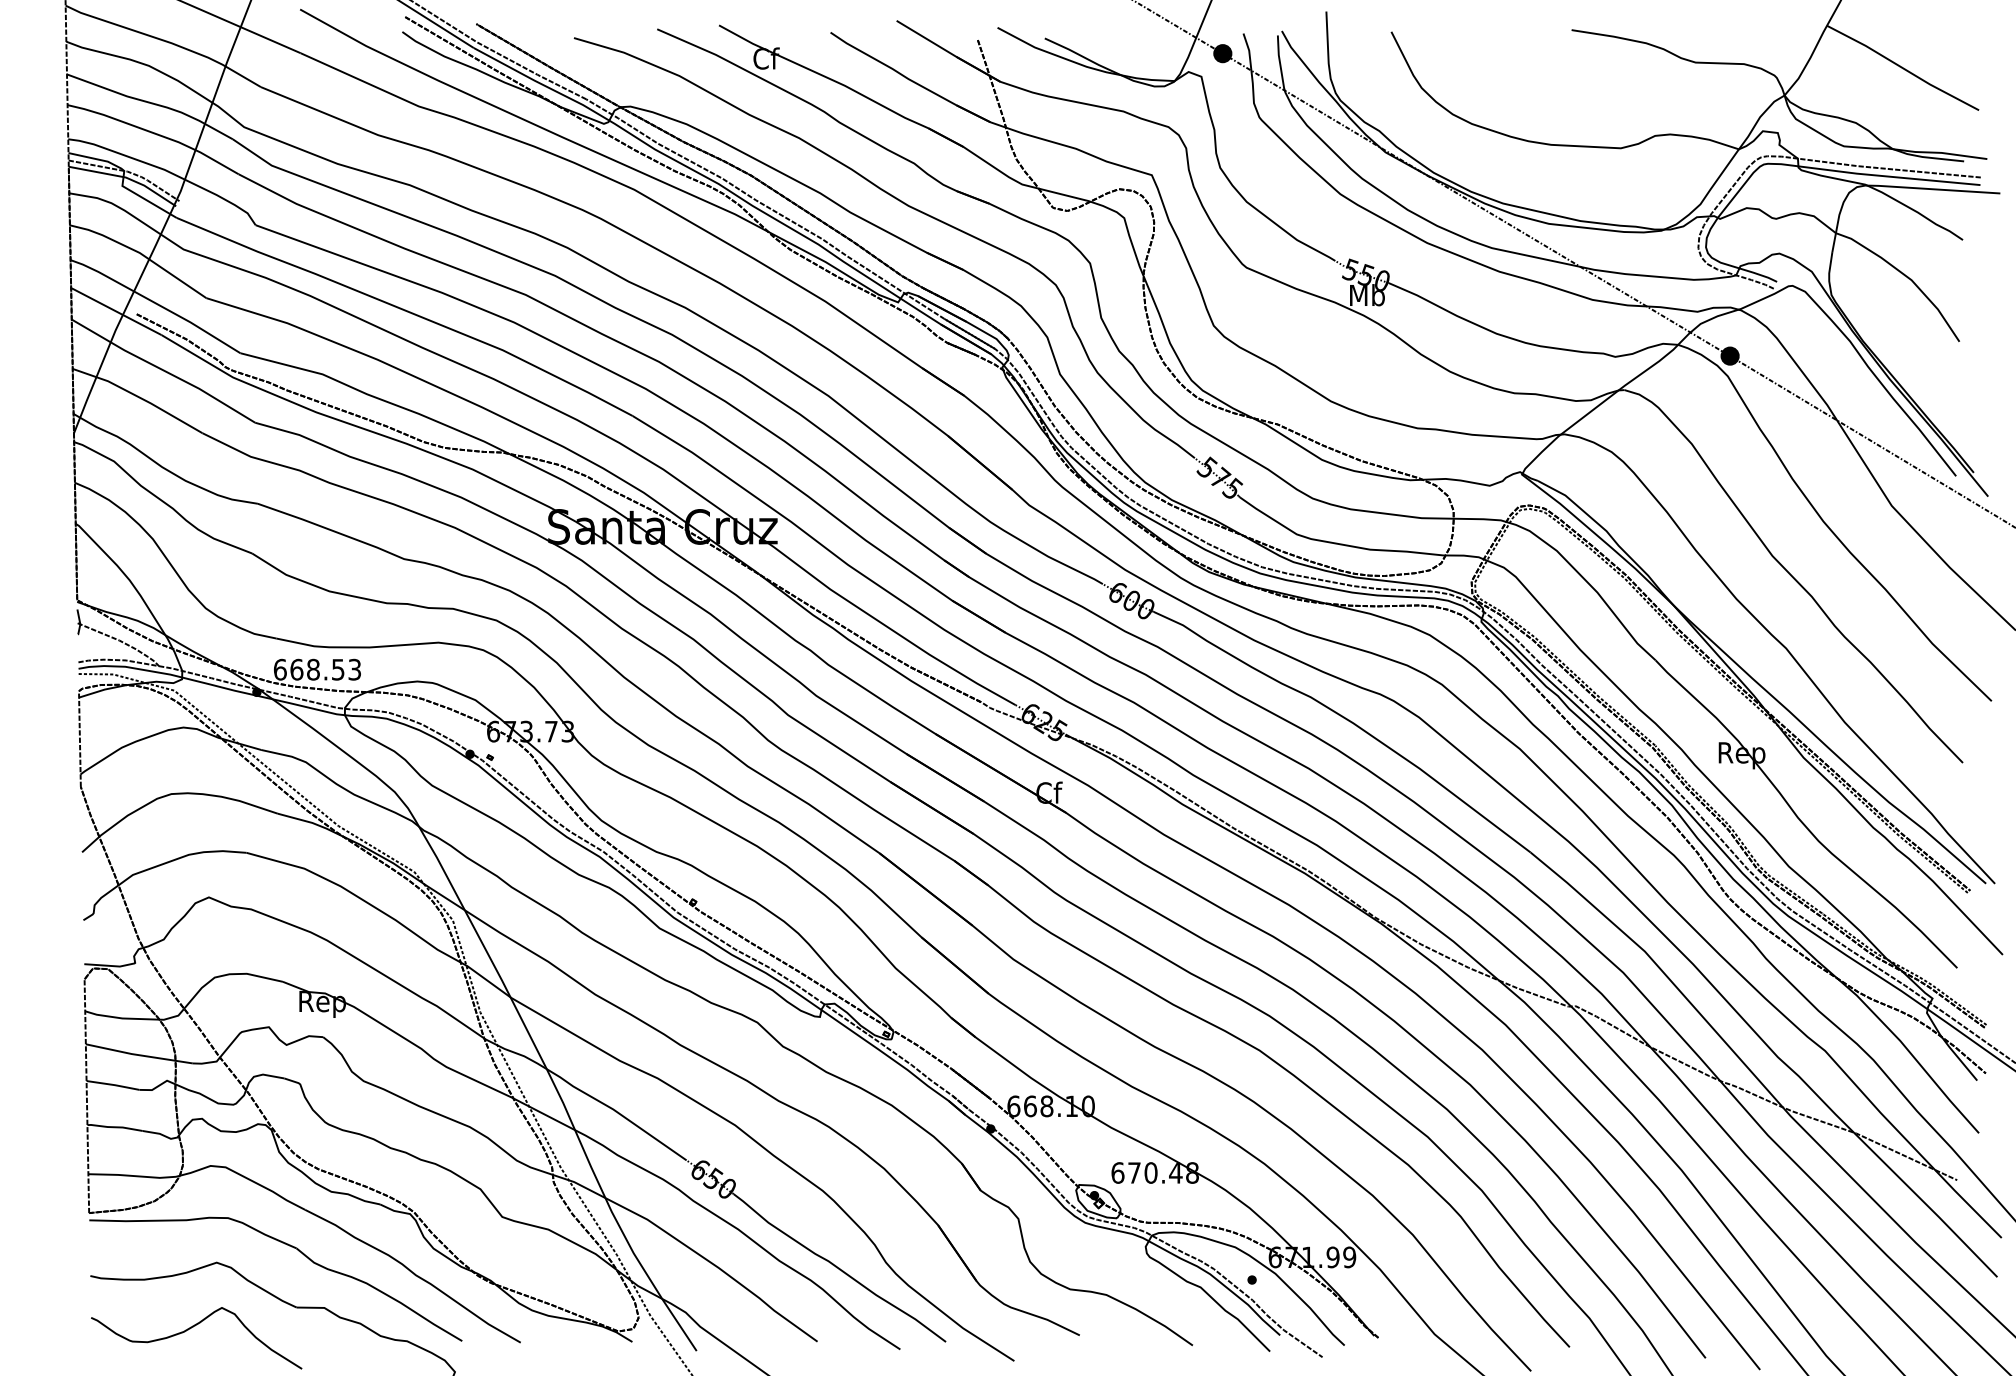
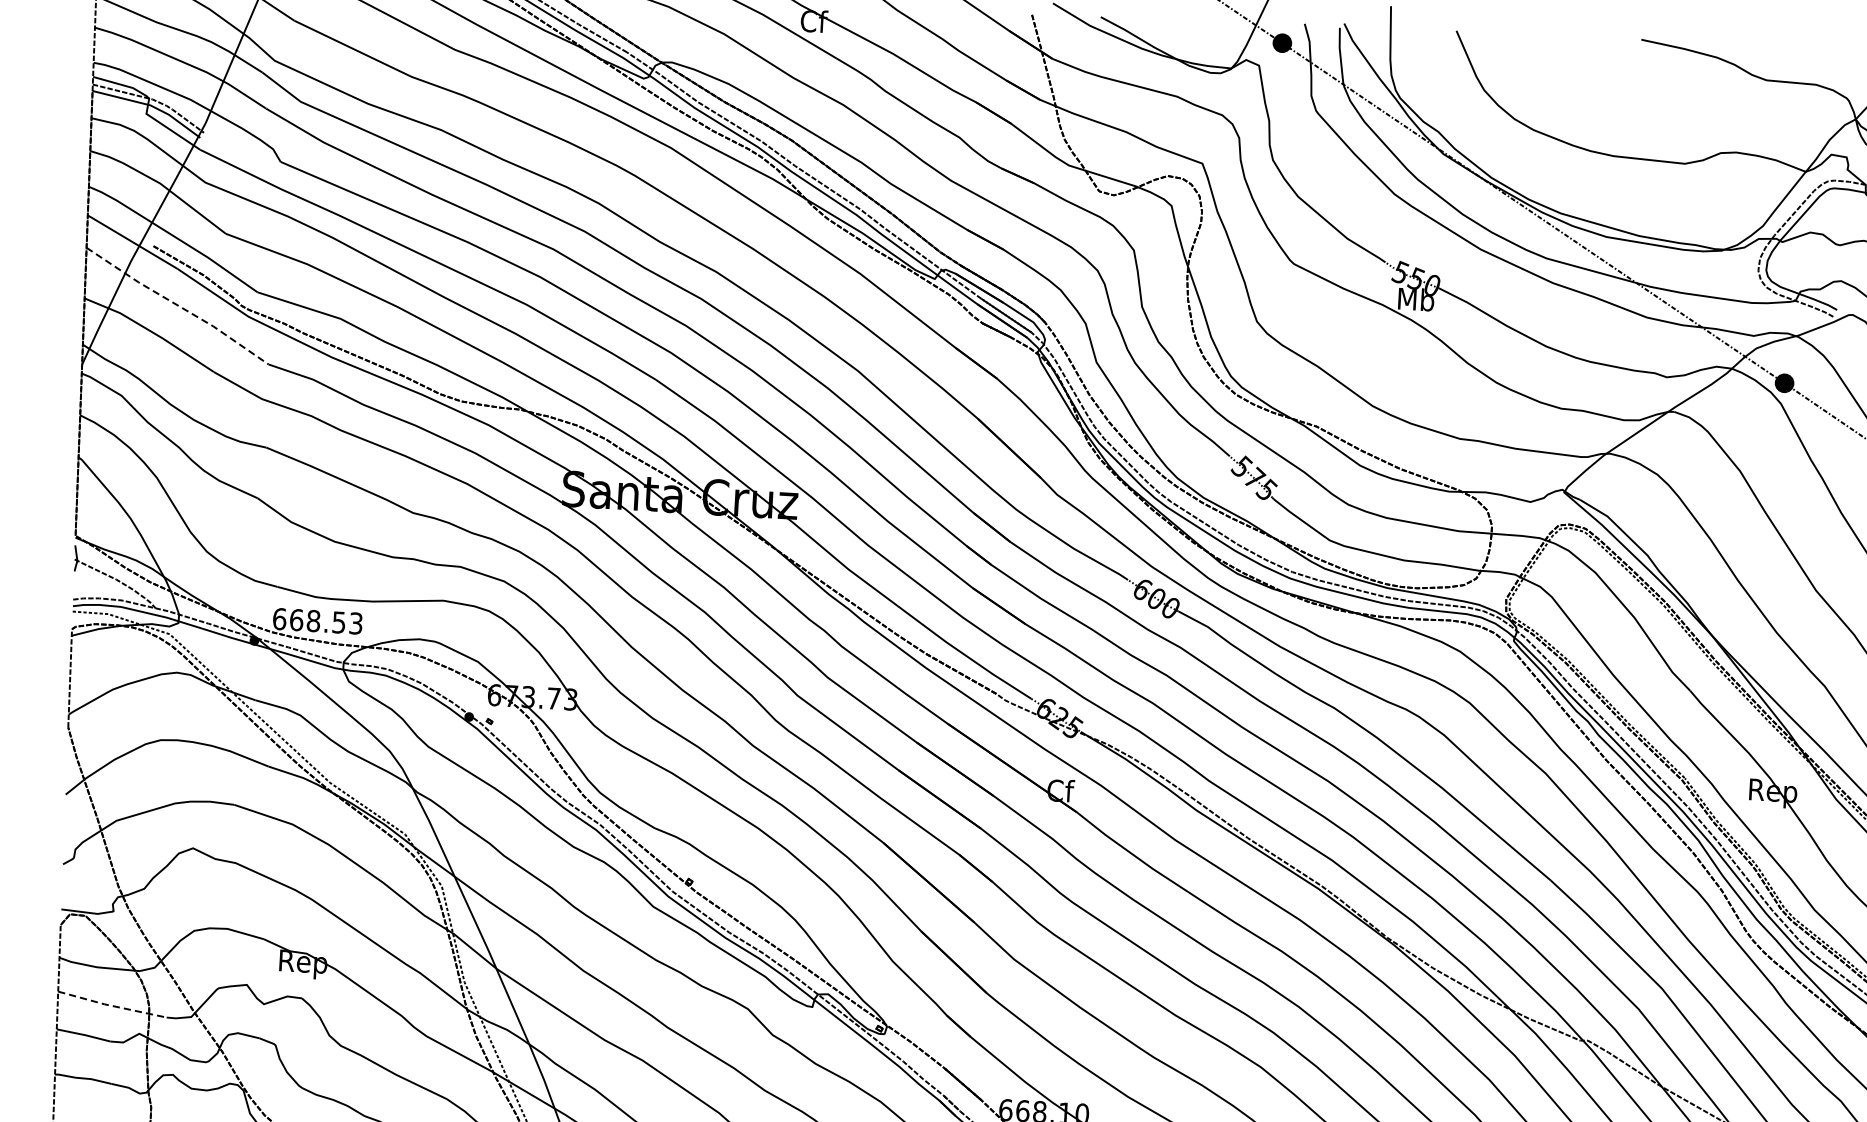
line: (164, 370) -> (178, 305), solid -> dashed
line: (138, 1055) -> (111, 1006), solid -> dashed

